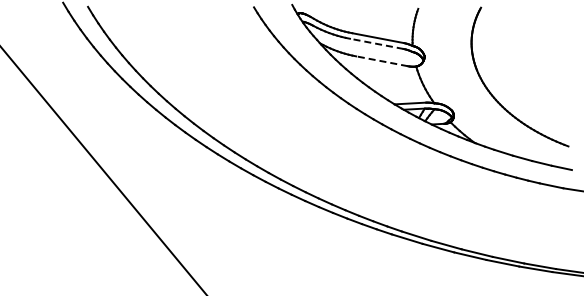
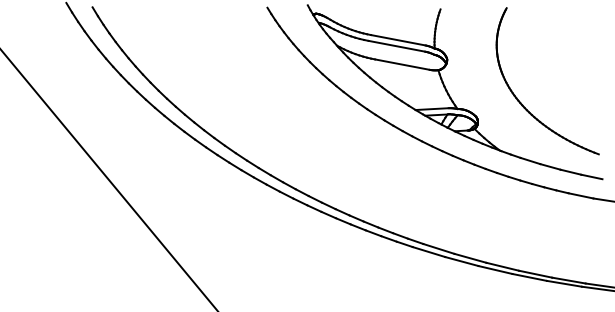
line: (376, 43) -> (396, 45), dashed -> solid
line: (381, 61) -> (401, 64), dashed -> solid

